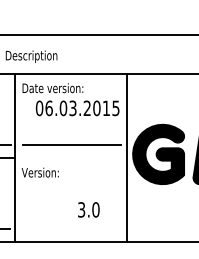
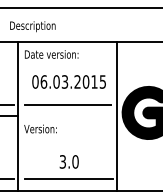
text: (77, 108) -> (68, 82), moved
text: (88, 209) -> (68, 161), moved
line: (72, 229) -> (68, 179), added

